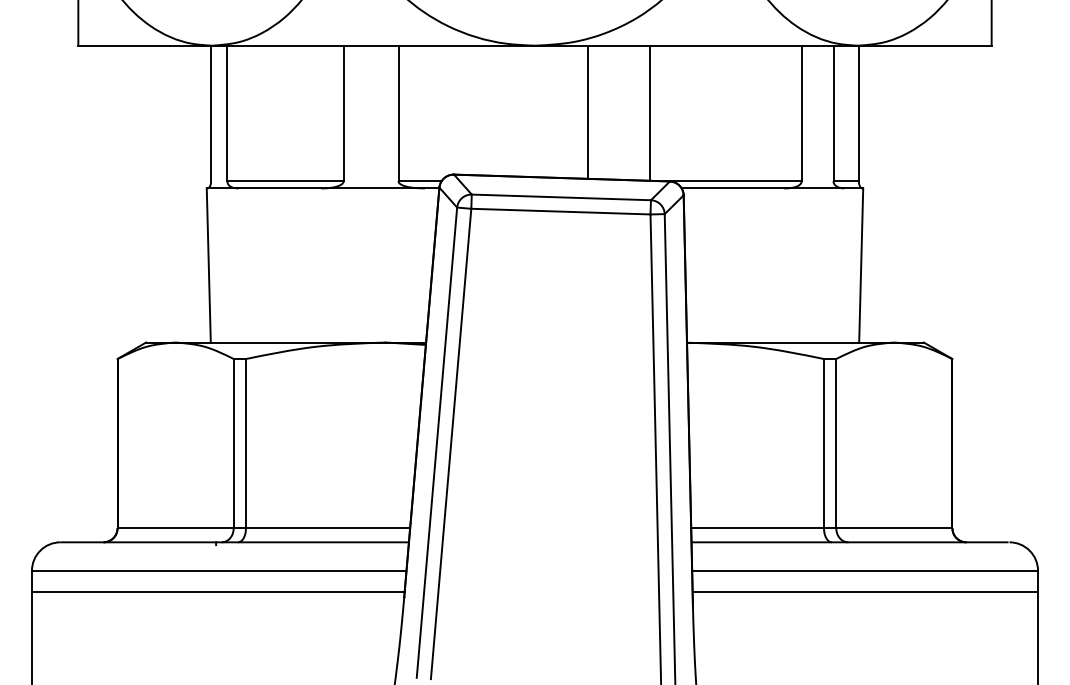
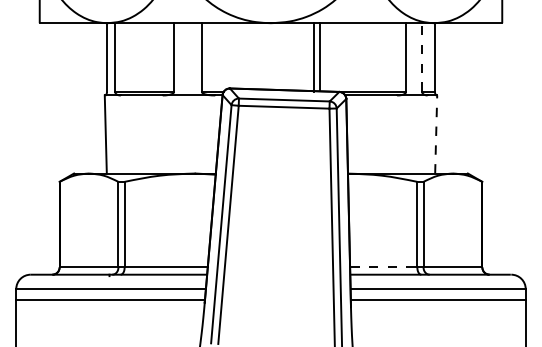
line: (587, 111) -> (319, 56), moved
line: (650, 113) -> (314, 57), moved
line: (834, 113) -> (422, 57), solid -> dashed
line: (861, 265) -> (436, 134), solid -> dashed
line: (757, 528) -> (383, 267), solid -> dashed

